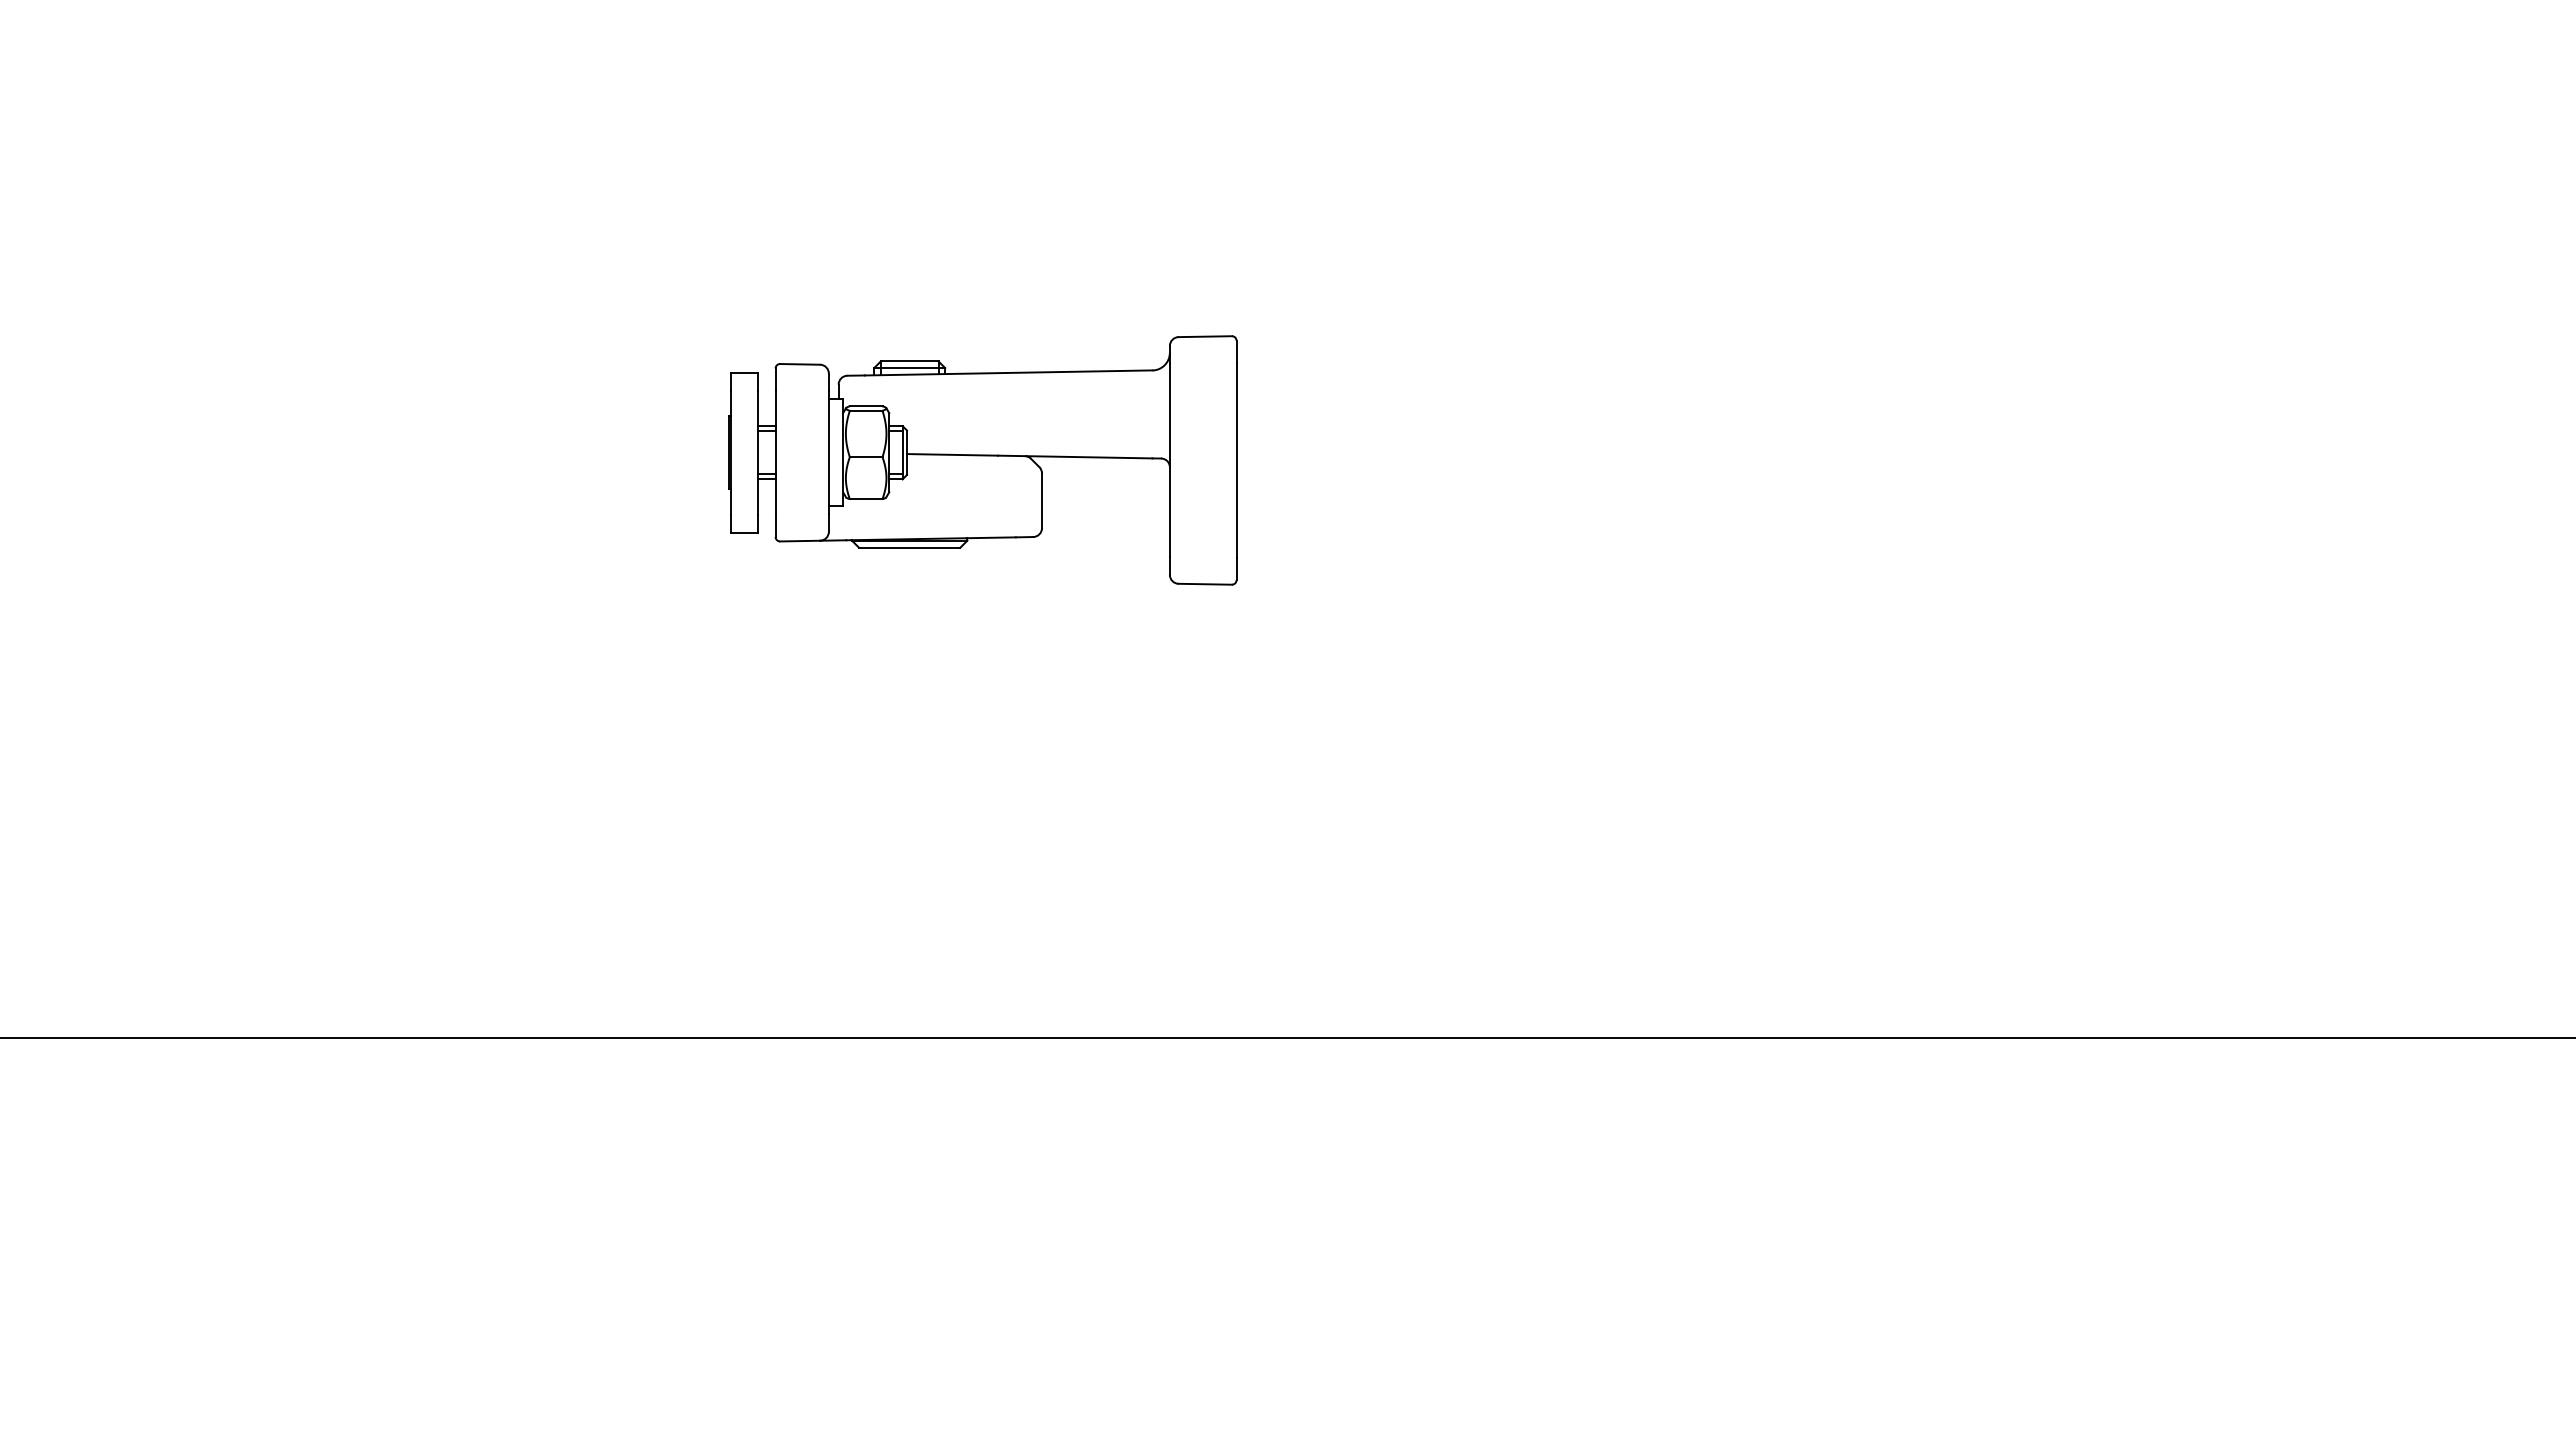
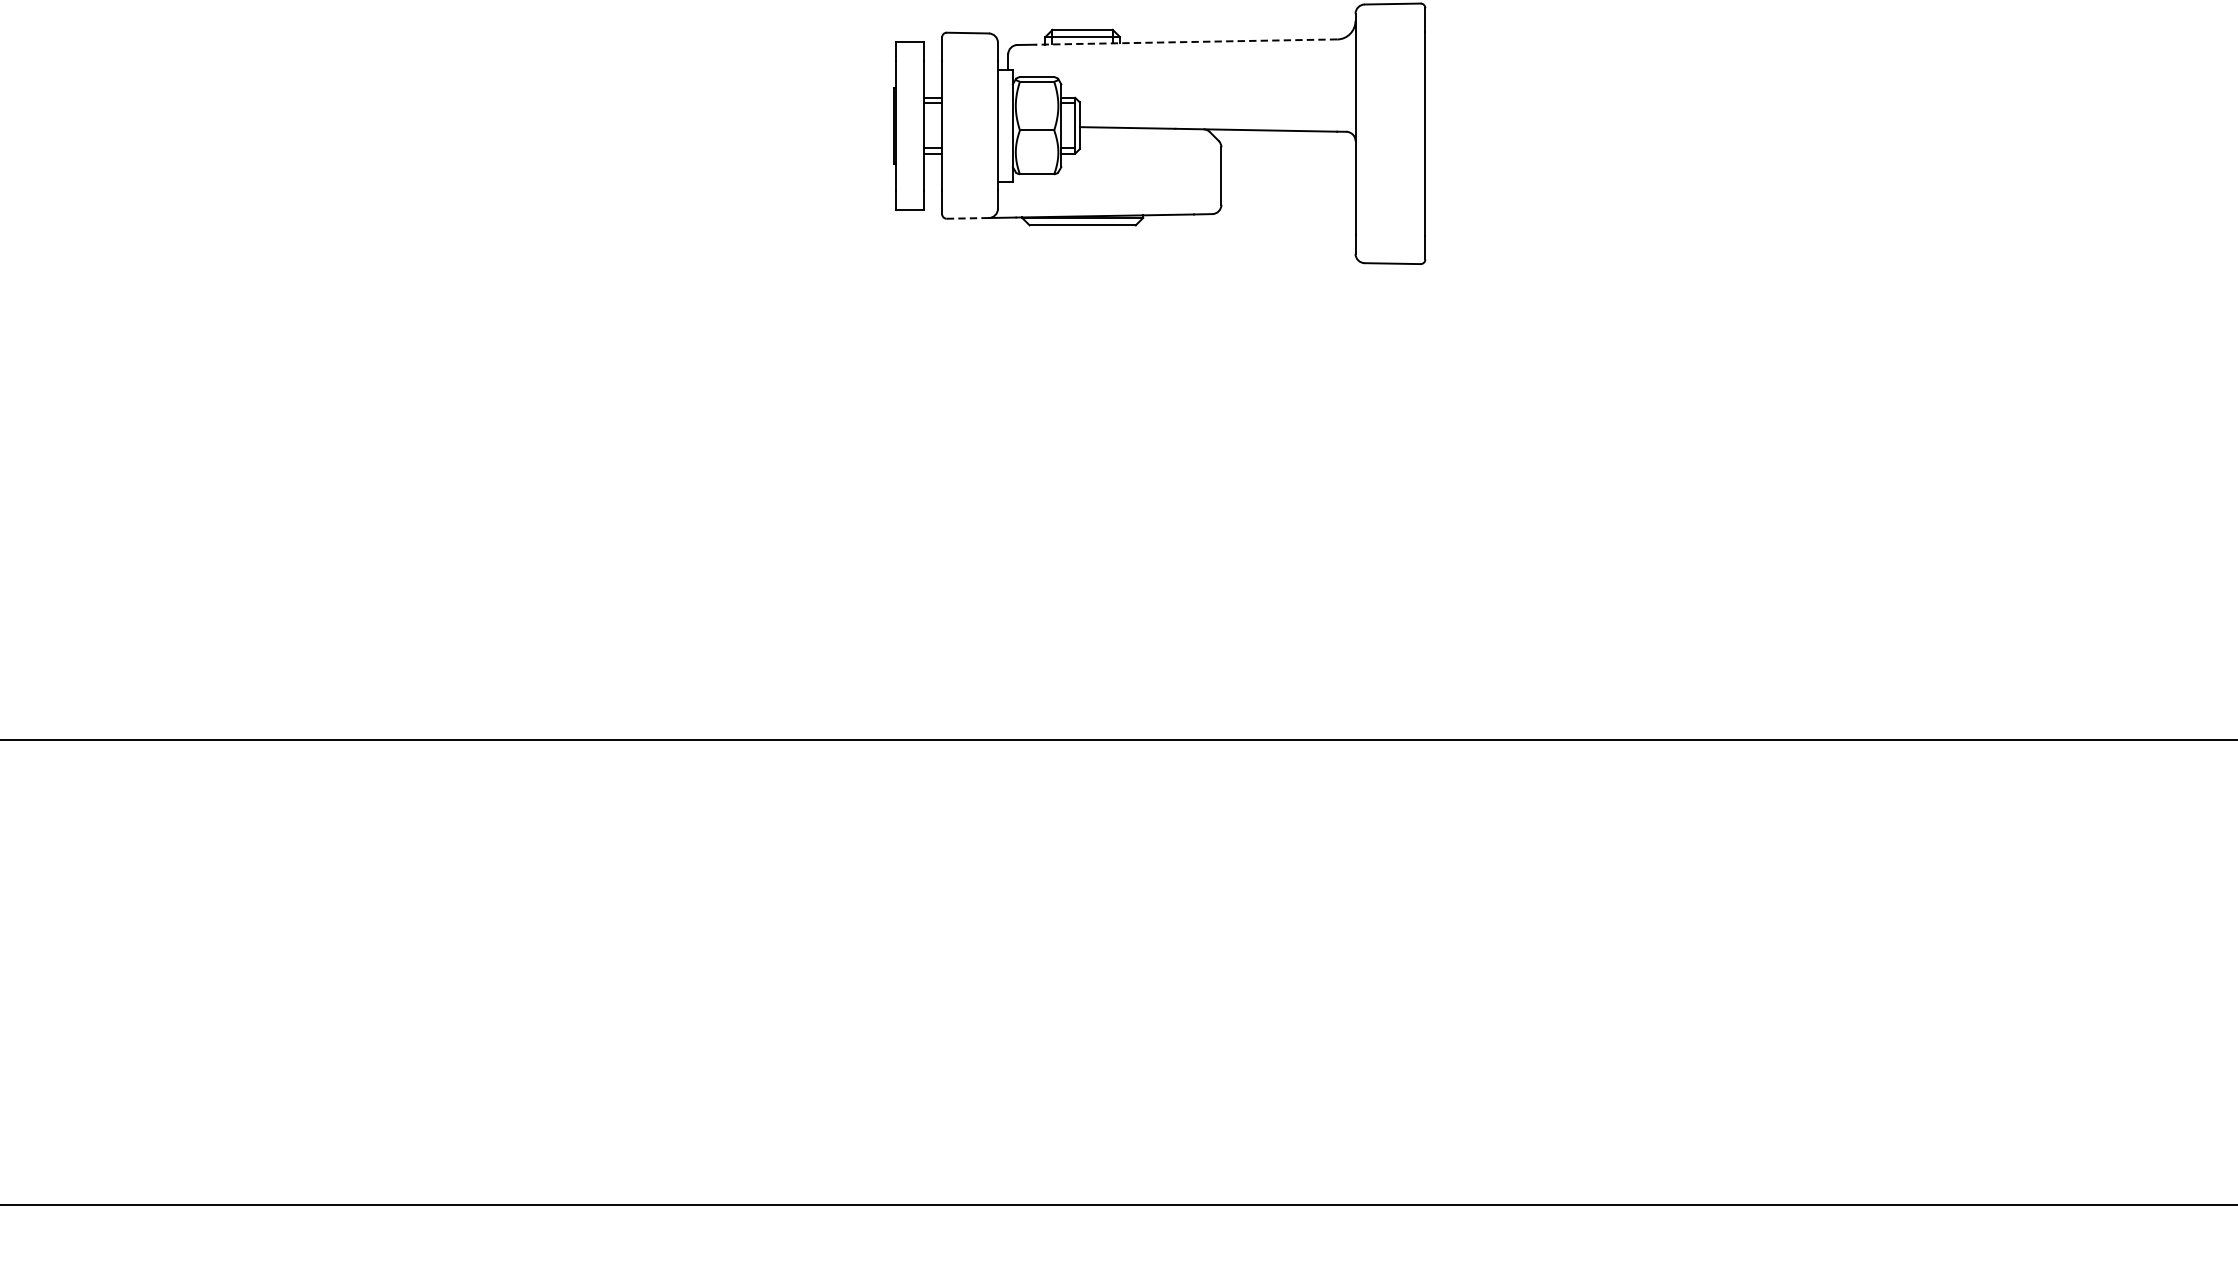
line: (1008, 372) -> (1186, 41), solid -> dashed
line: (800, 541) -> (968, 218), solid -> dashed

